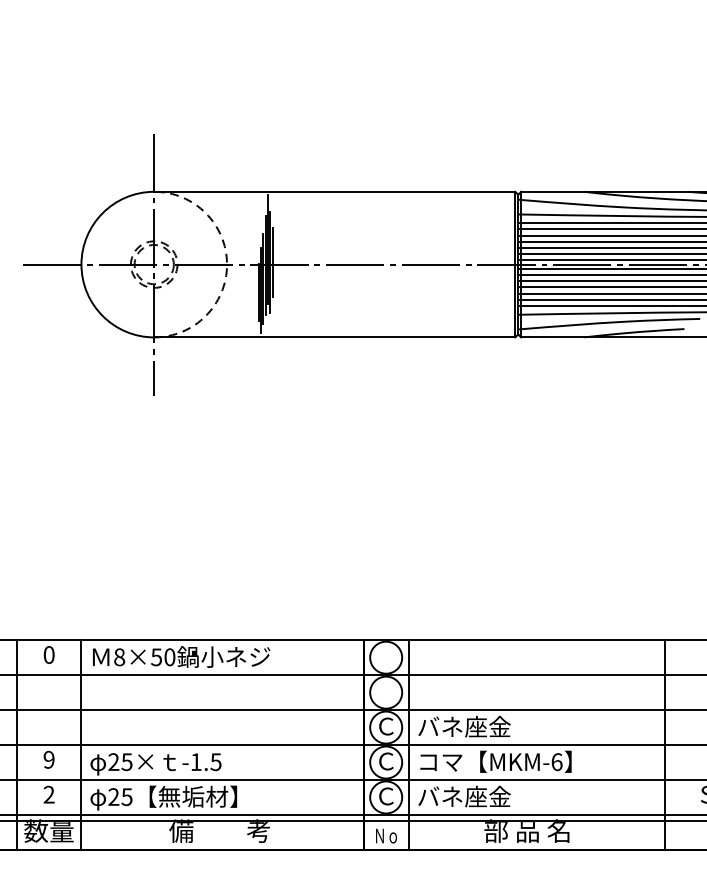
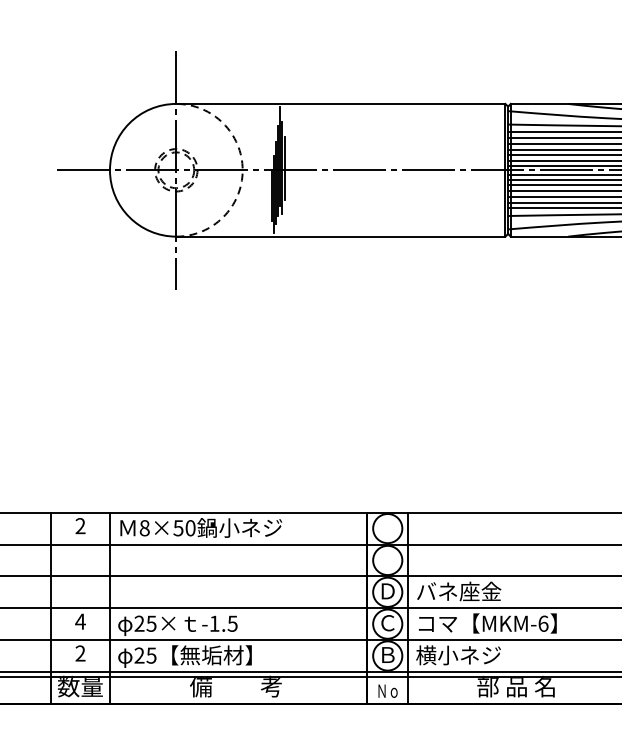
text: (48, 654) -> (79, 525), 0 -> 2
text: (386, 726) -> (388, 591), Ｃ -> Ｄ
text: (49, 759) -> (80, 621), 9 -> 4
text: (386, 796) -> (388, 655), Ｃ -> Ｂ
text: (463, 796) -> (458, 655), バネ座金 -> 横小ネジ

